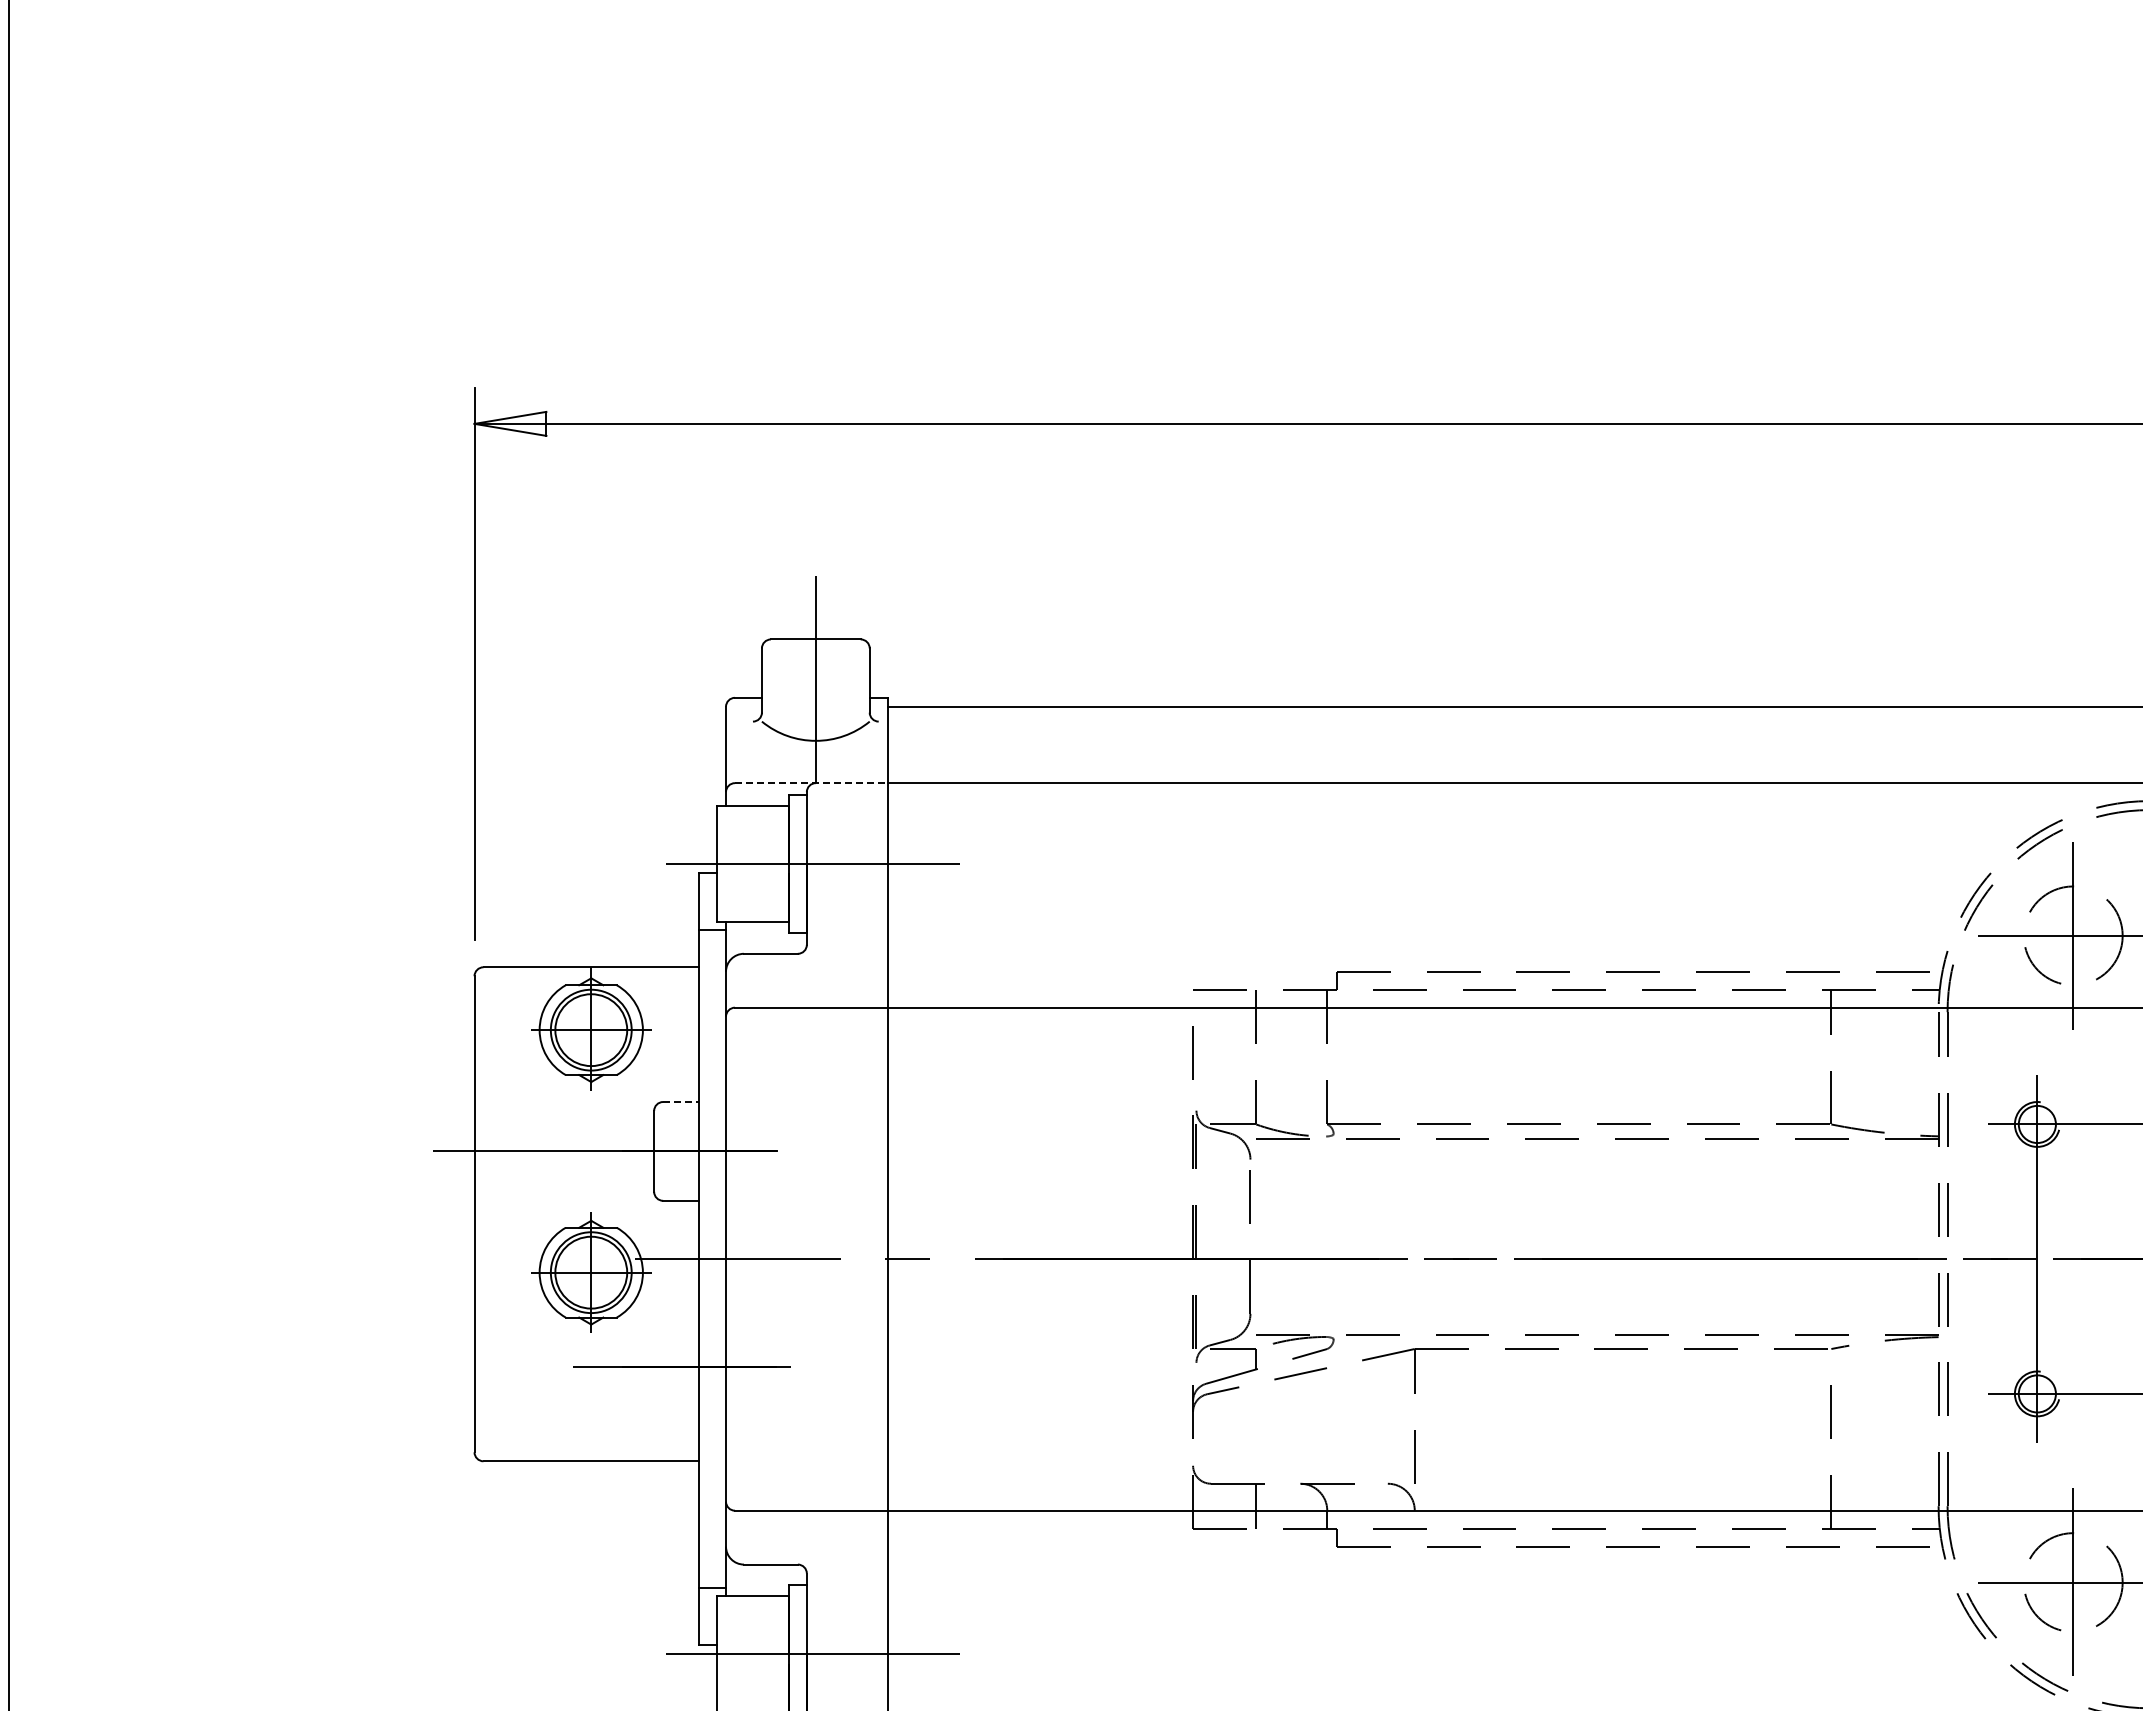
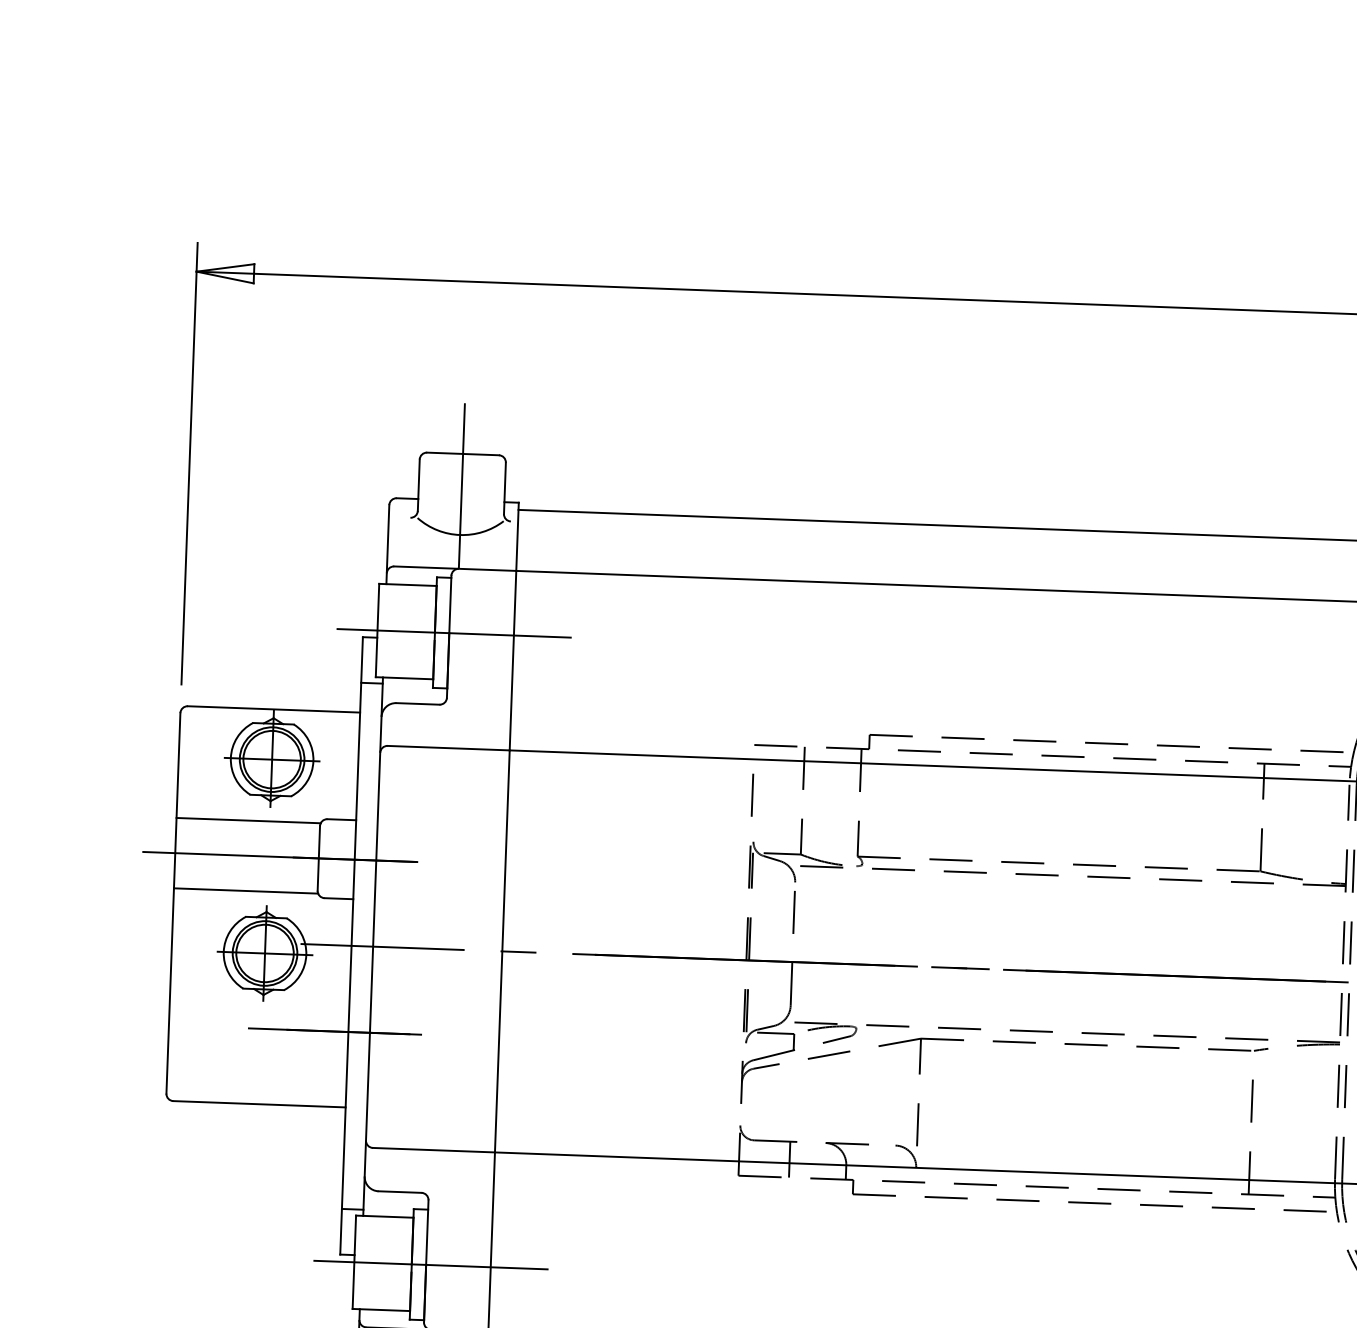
line: (811, 783) -> (455, 568), dashed -> solid
line: (681, 1102) -> (342, 820), dashed -> solid
line: (564, 1107) -> (248, 820), added
line: (564, 1195) -> (245, 891), added

